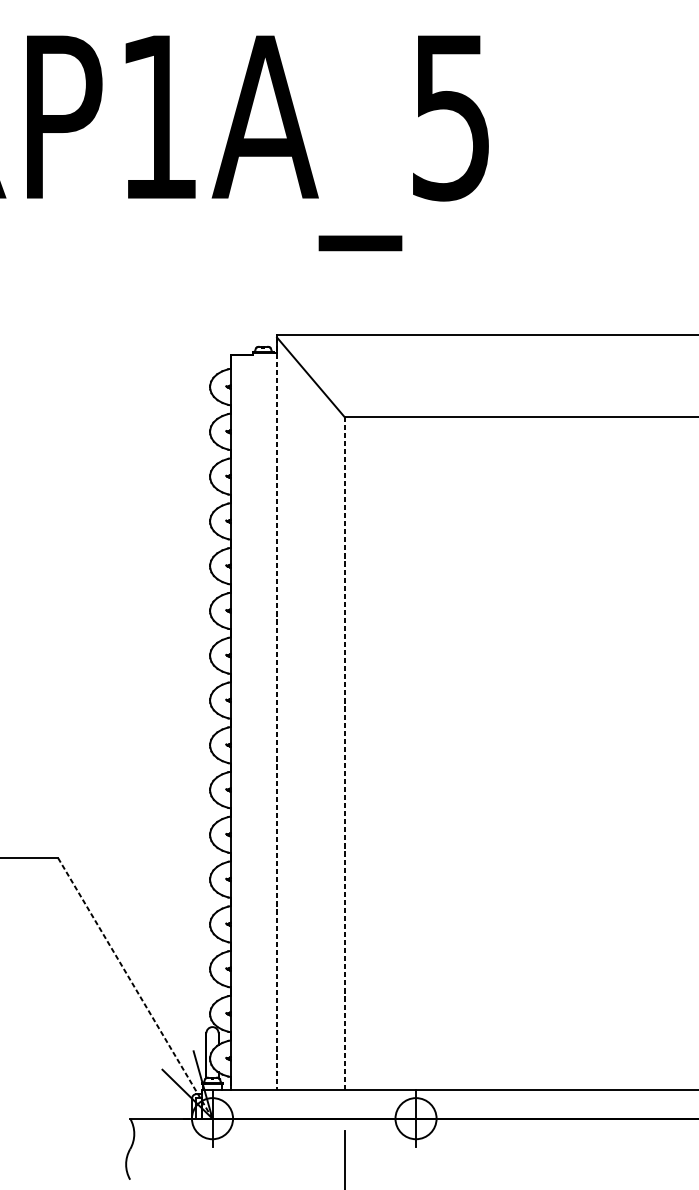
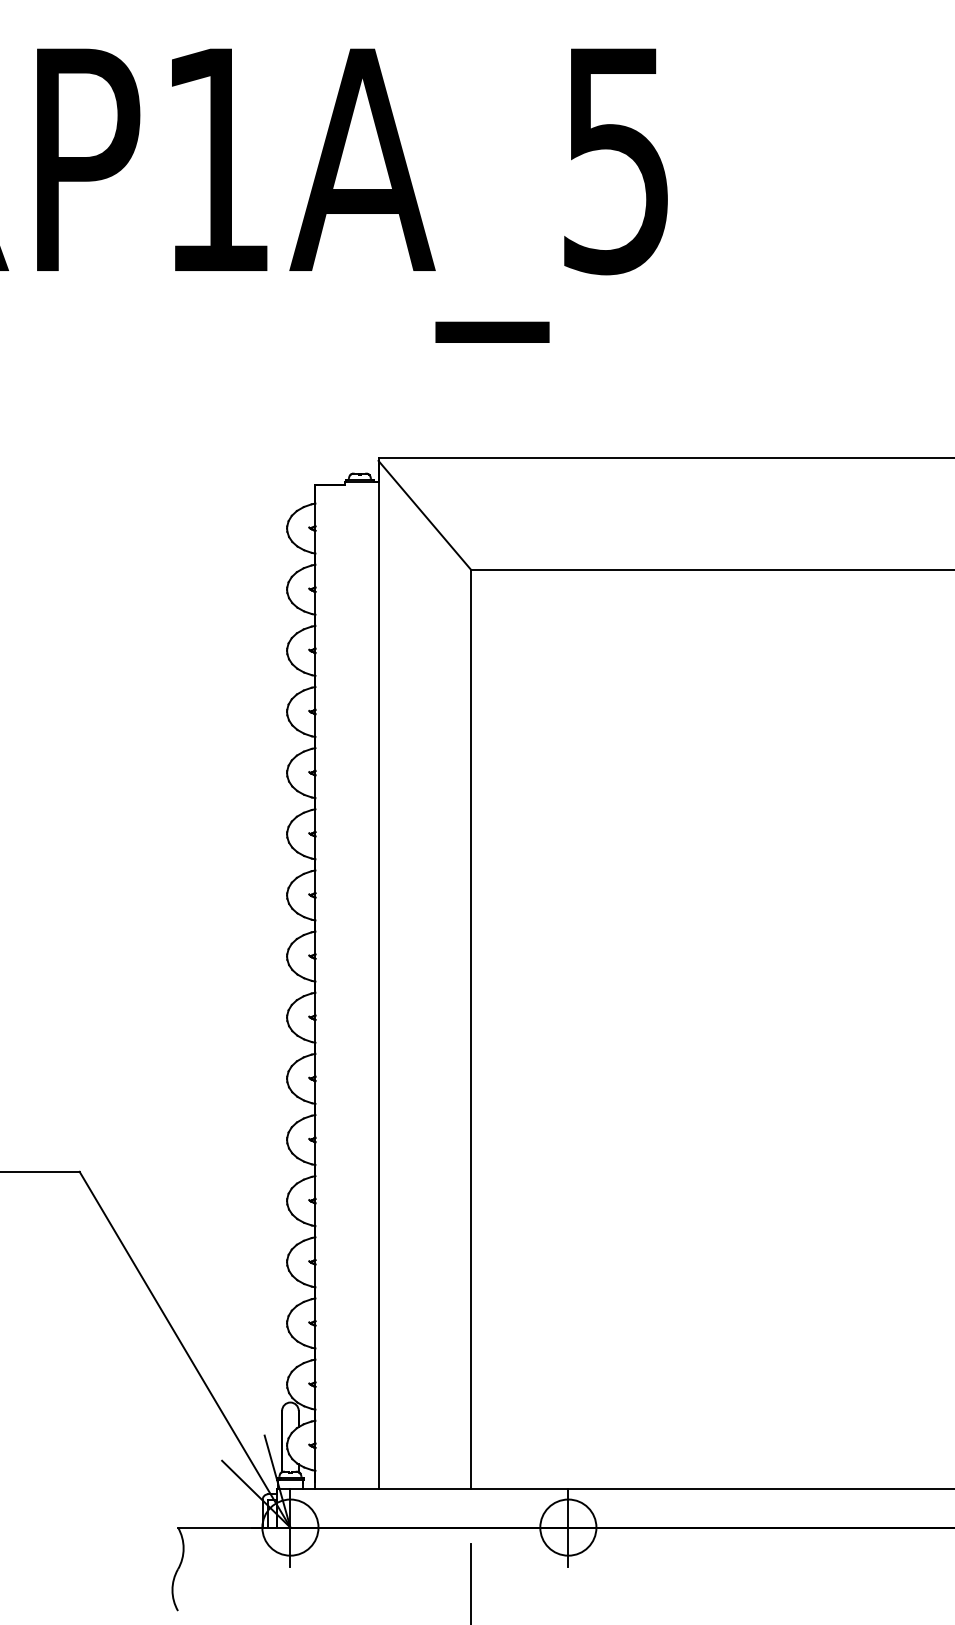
line: (277, 713) -> (378, 974), dashed -> solid
line: (345, 753) -> (471, 1028), dashed -> solid
line: (135, 988) -> (185, 1349), dashed -> solid

